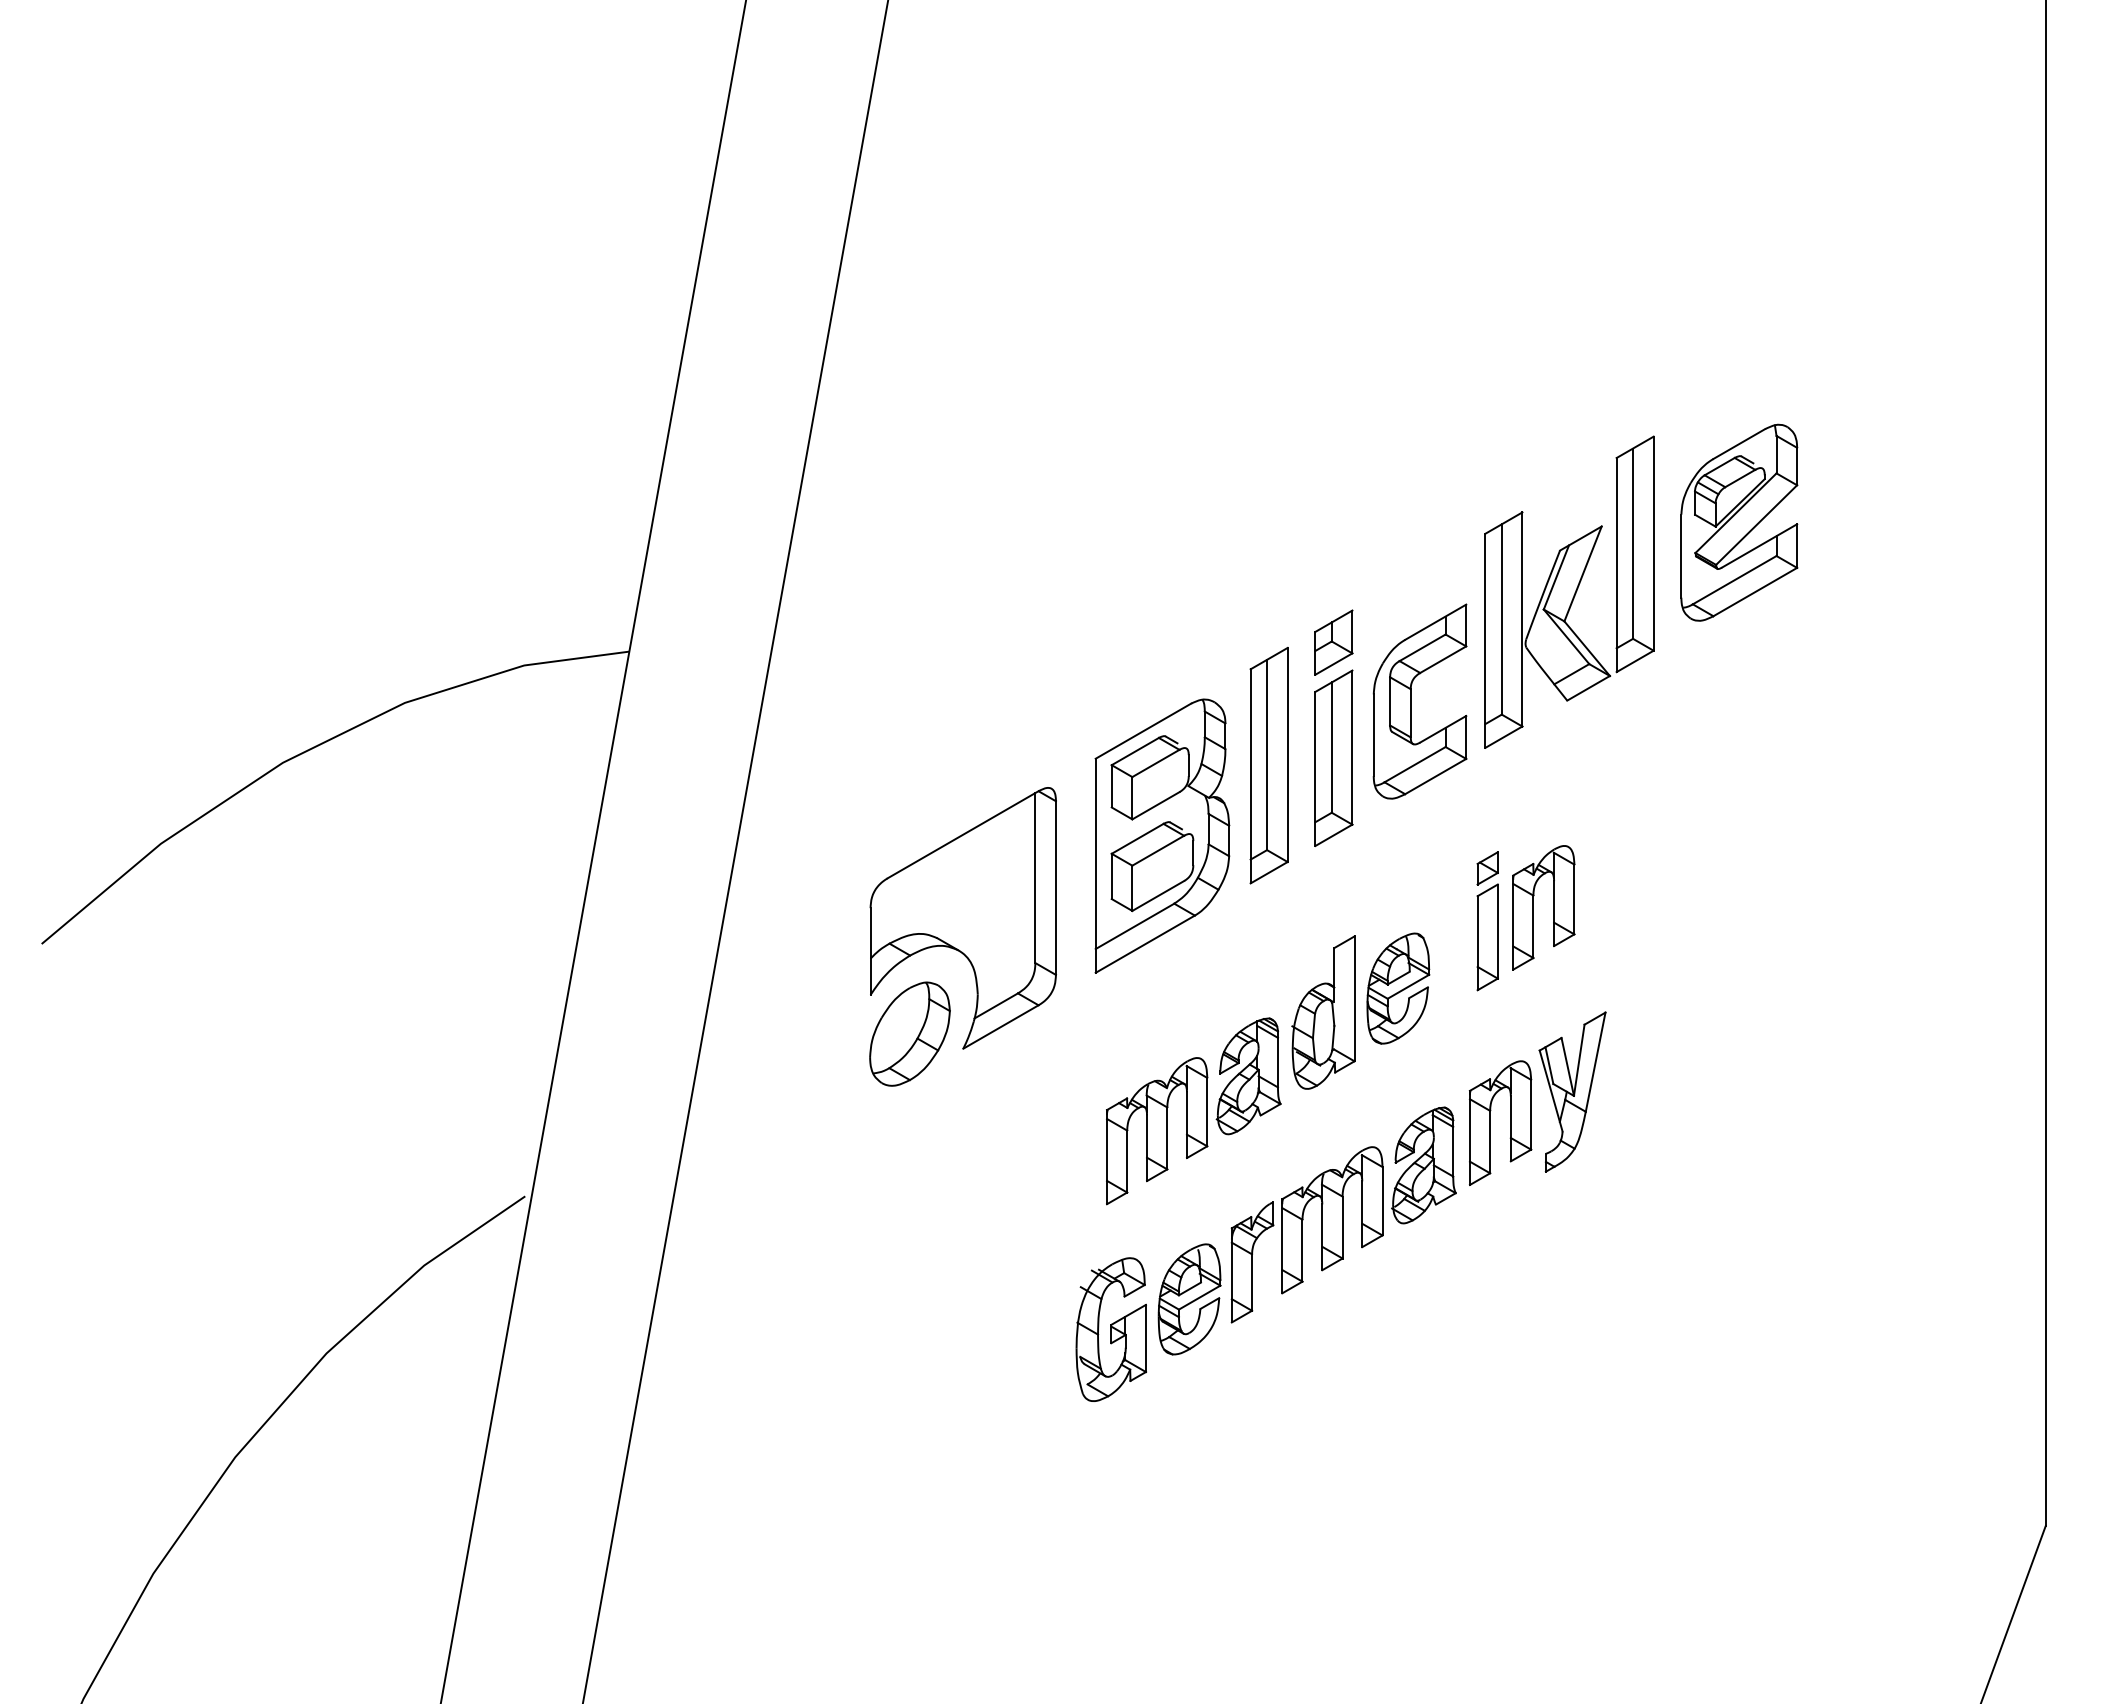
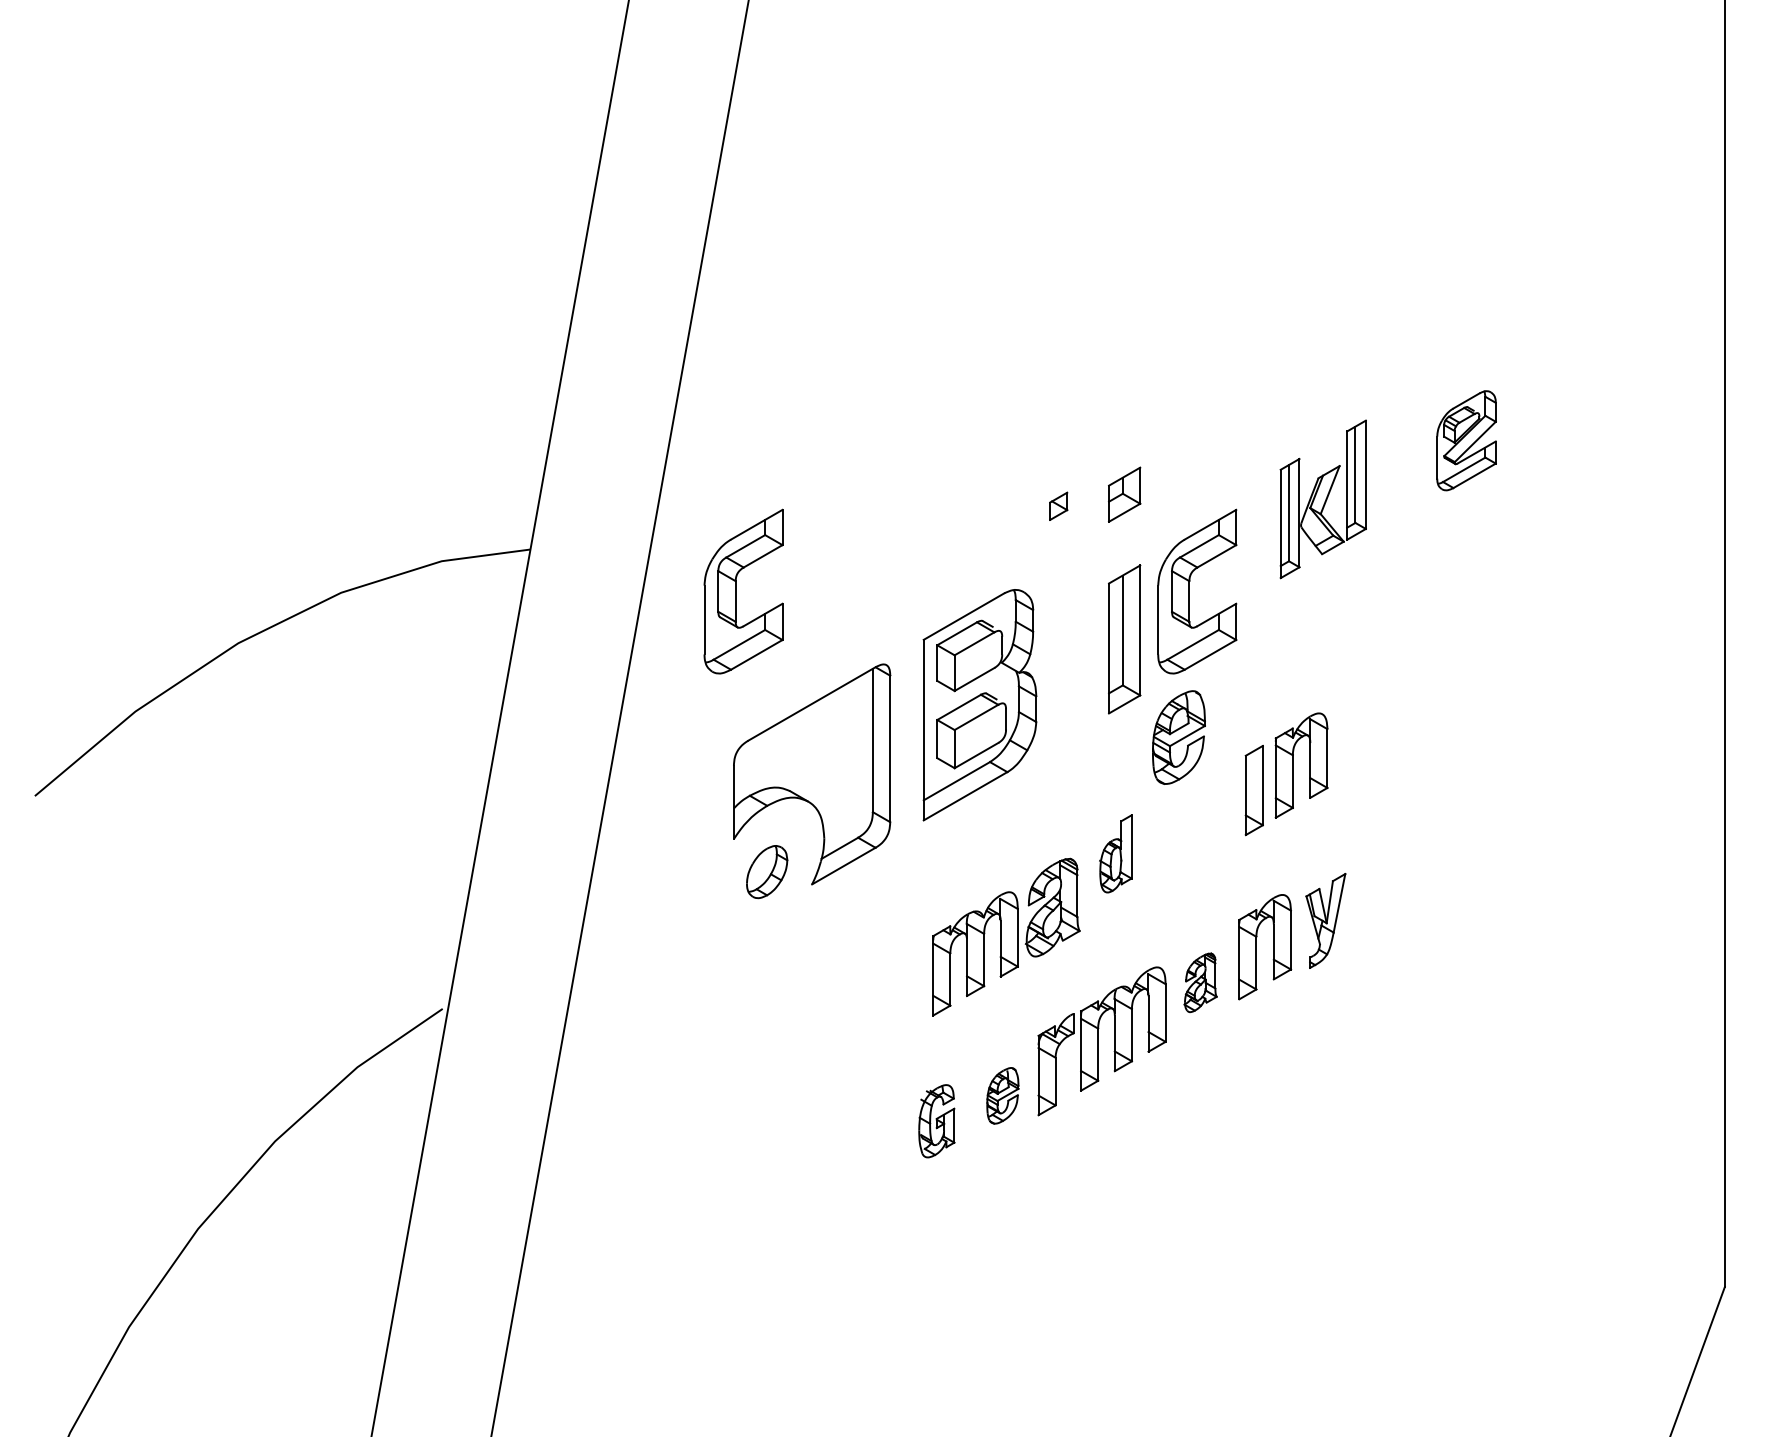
part: (1739, 522) -> (1466, 440), size x0.6
part: (1569, 591) -> (1323, 498), size x0.6
part: (1333, 642) -> (1124, 494), moved
part: (873, 701) -> (736, 591), added
part: (1268, 765) -> (1069, 645), removed
part: (1487, 868) -> (1058, 506), moved
part: (1398, 988) -> (1179, 737), moved
part: (1323, 1012) -> (1115, 853), size x0.6
part: (909, 1033) -> (766, 871), size x0.6
part: (1572, 1091) -> (1325, 920), size x0.7
part: (1423, 1165) -> (1200, 982), size x0.6
part: (1189, 1299) -> (1002, 1095), size x0.6
part: (1110, 1329) -> (936, 1121), size x0.6

